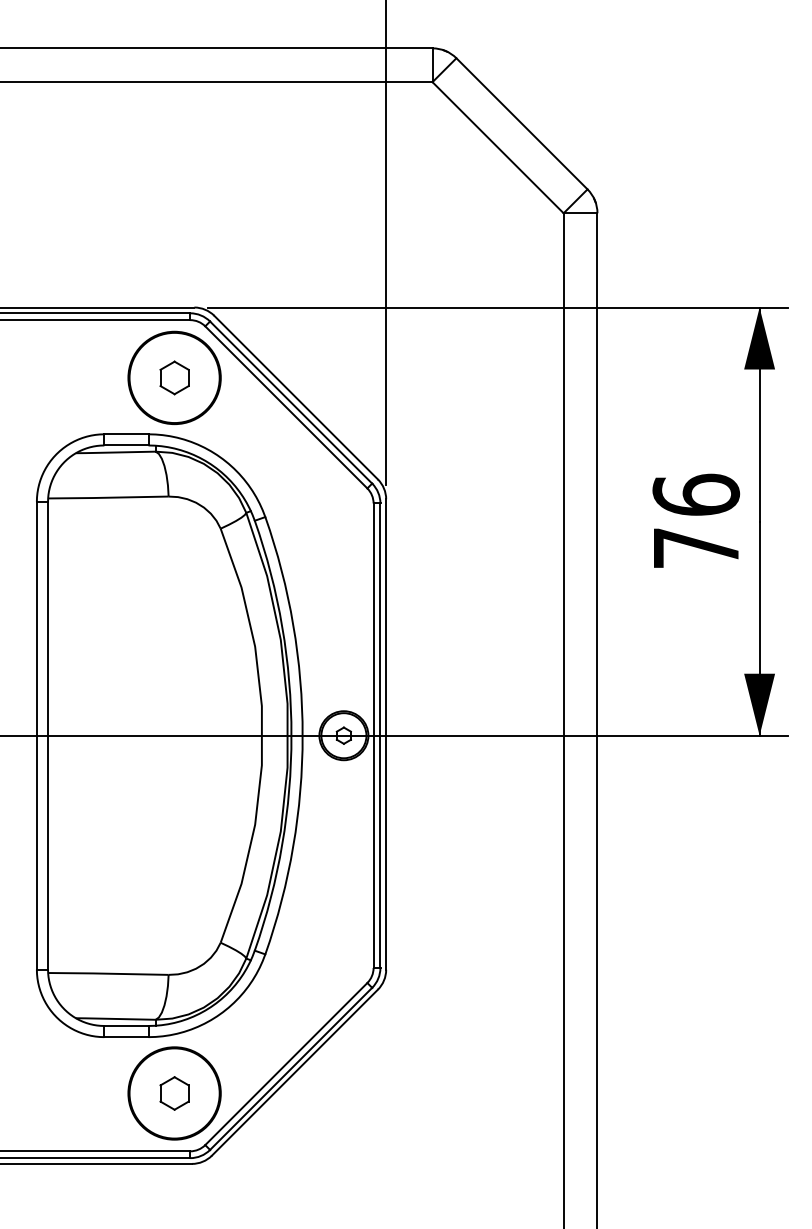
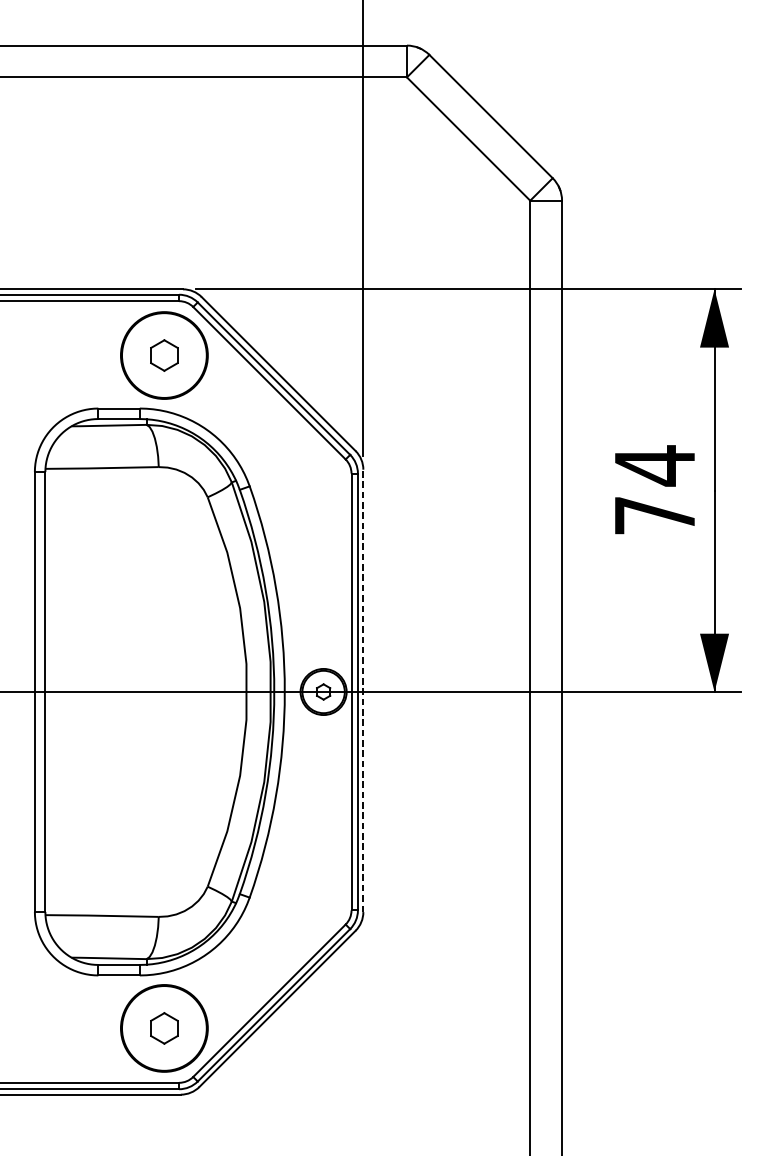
text: (696, 495) -> (655, 466), 76 -> 74
line: (386, 734) -> (363, 690), solid -> dashed

